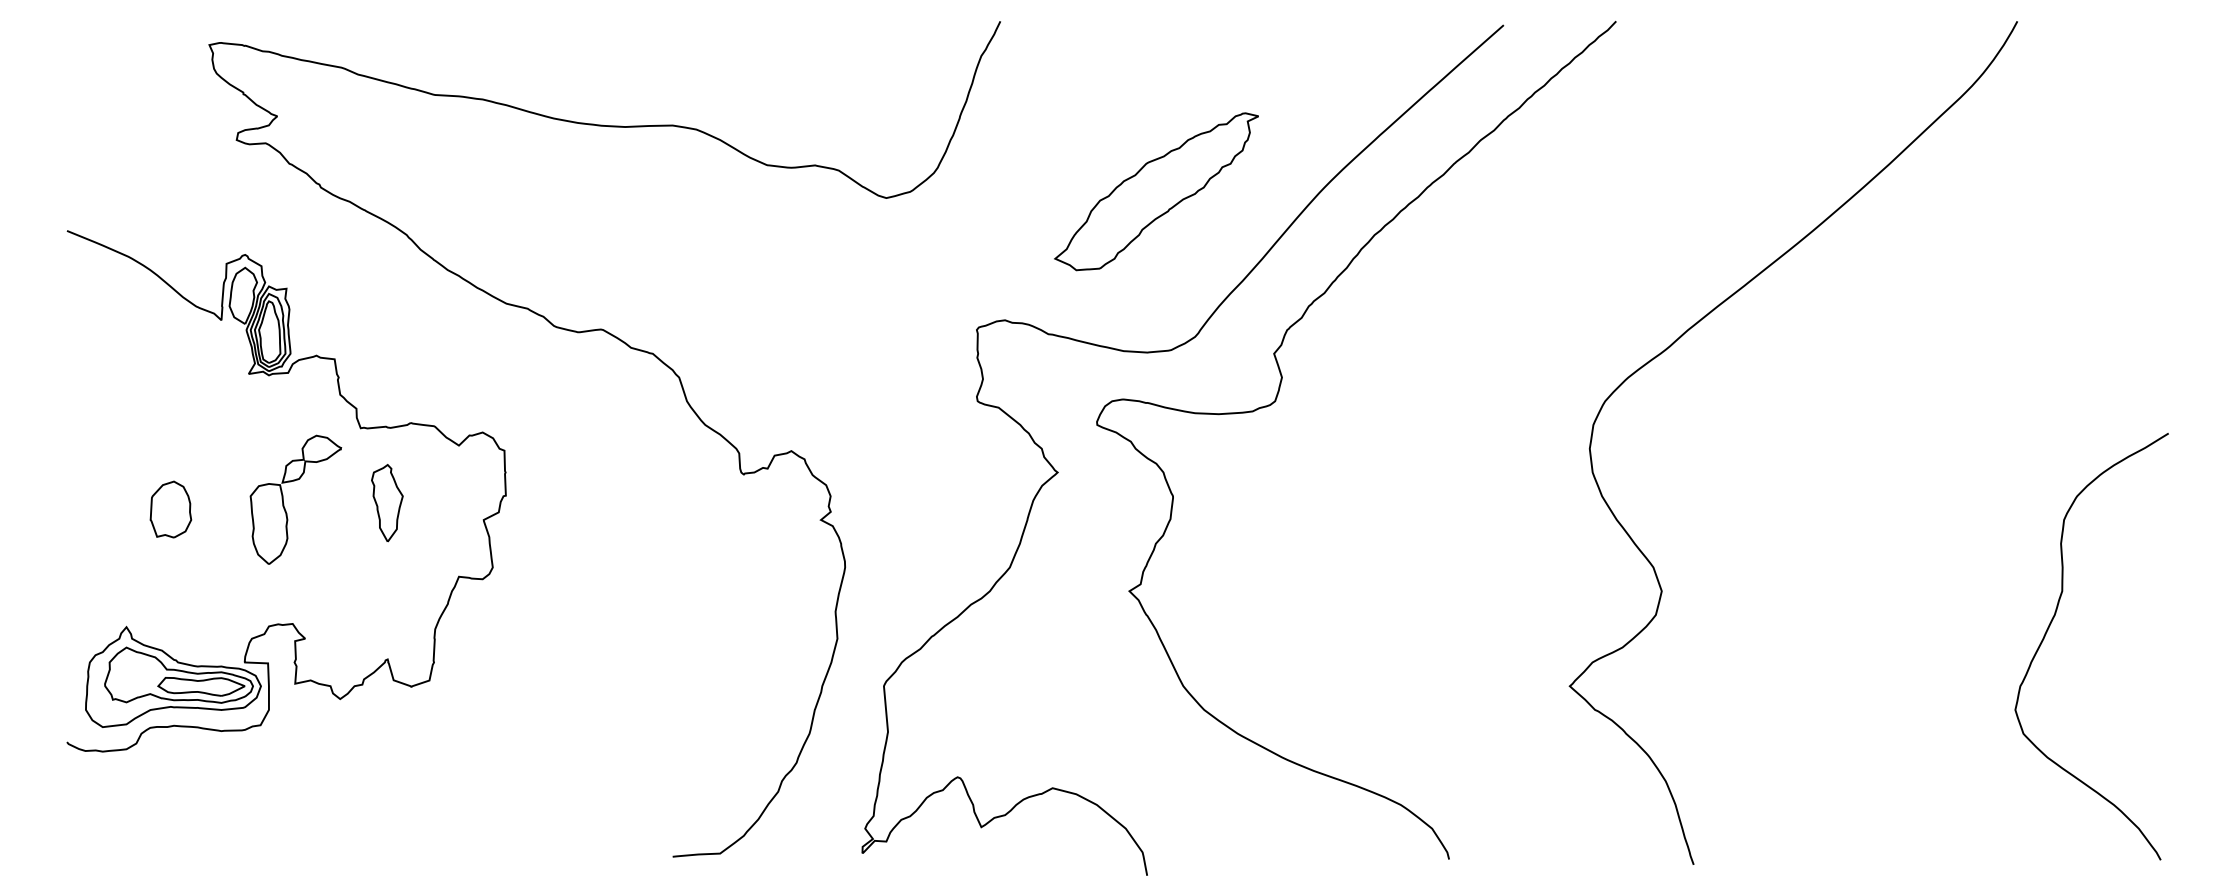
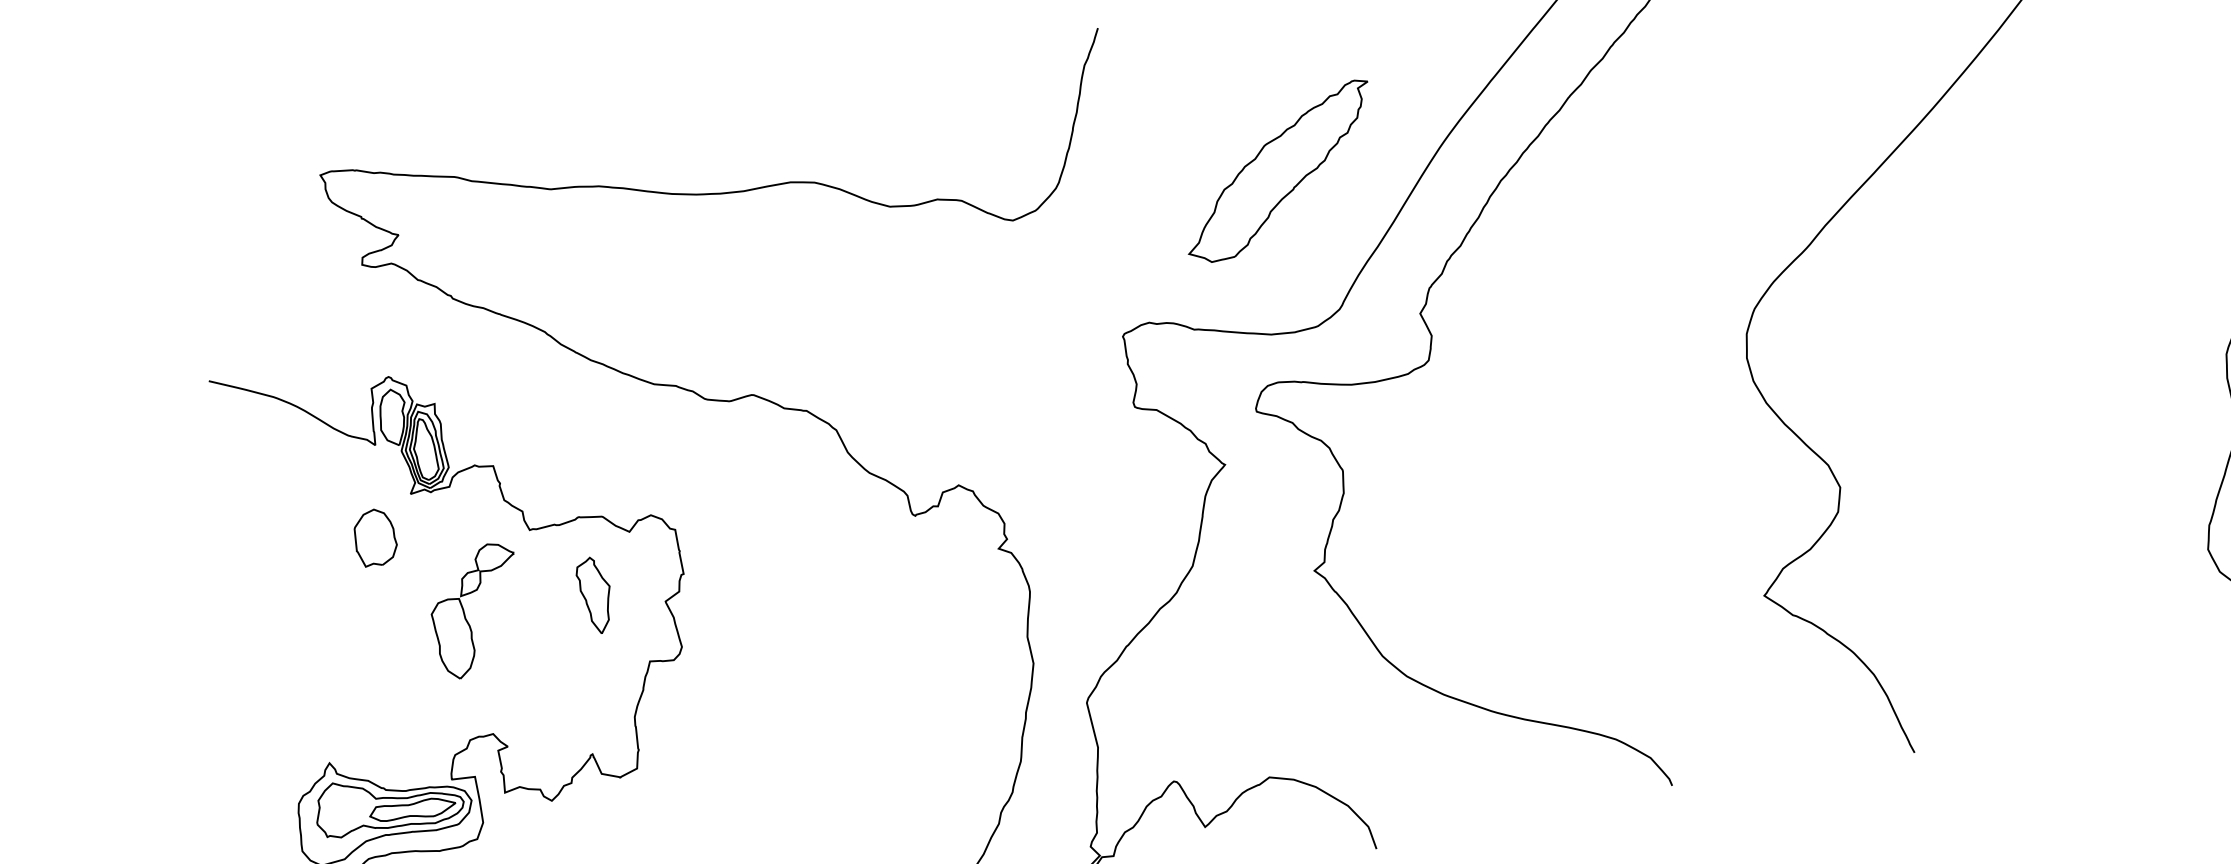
part: (387, 503) -> (595, 595), moved
part: (170, 509) -> (374, 537), moved

